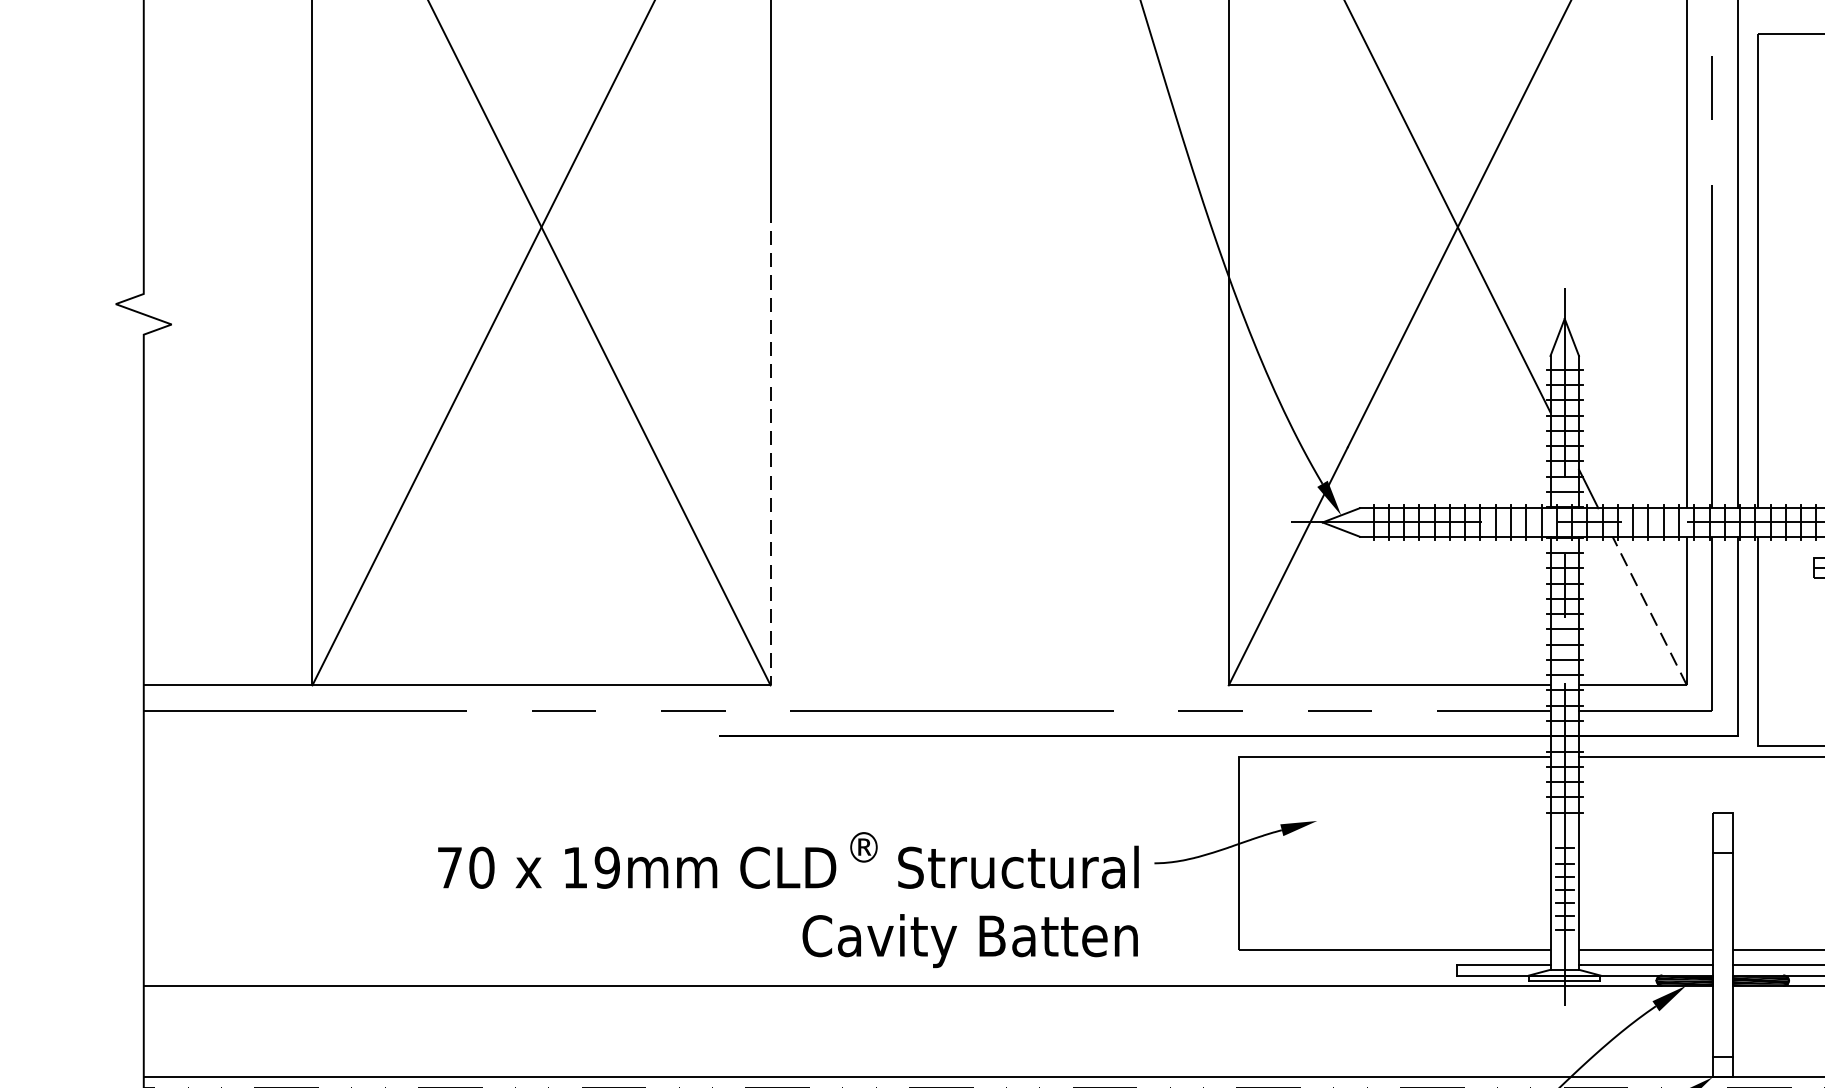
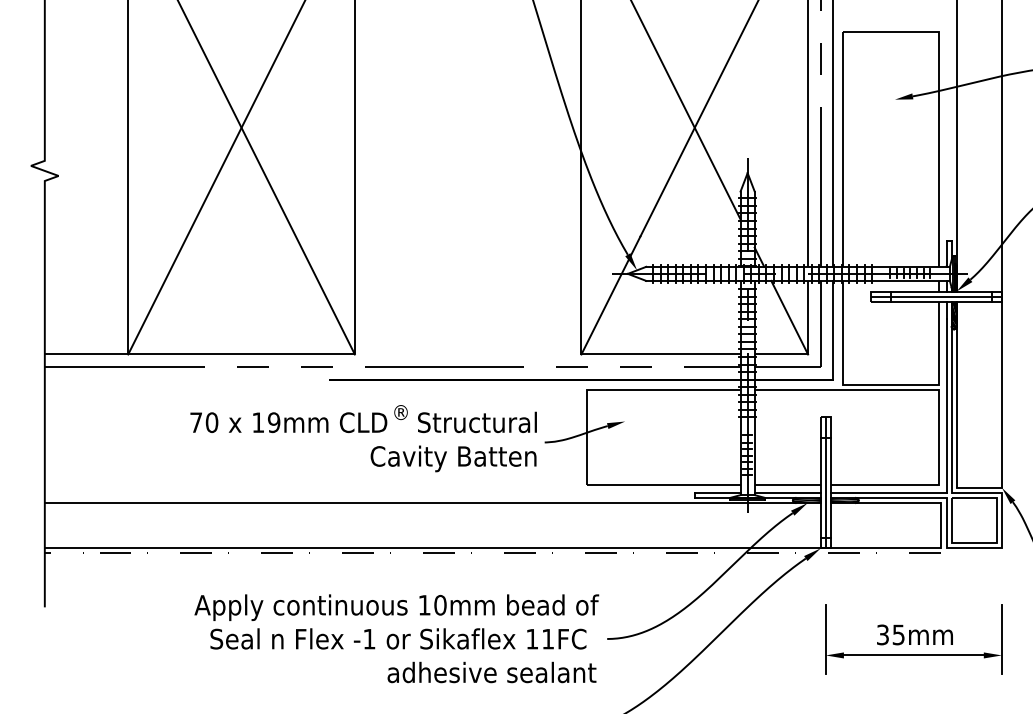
line: (769, 446) -> (354, 236), dashed -> solid
line: (1649, 610) -> (789, 317), dashed -> solid
text: (788, 899) -> (363, 438), moved
line: (1722, 944) -> (825, 482), added

